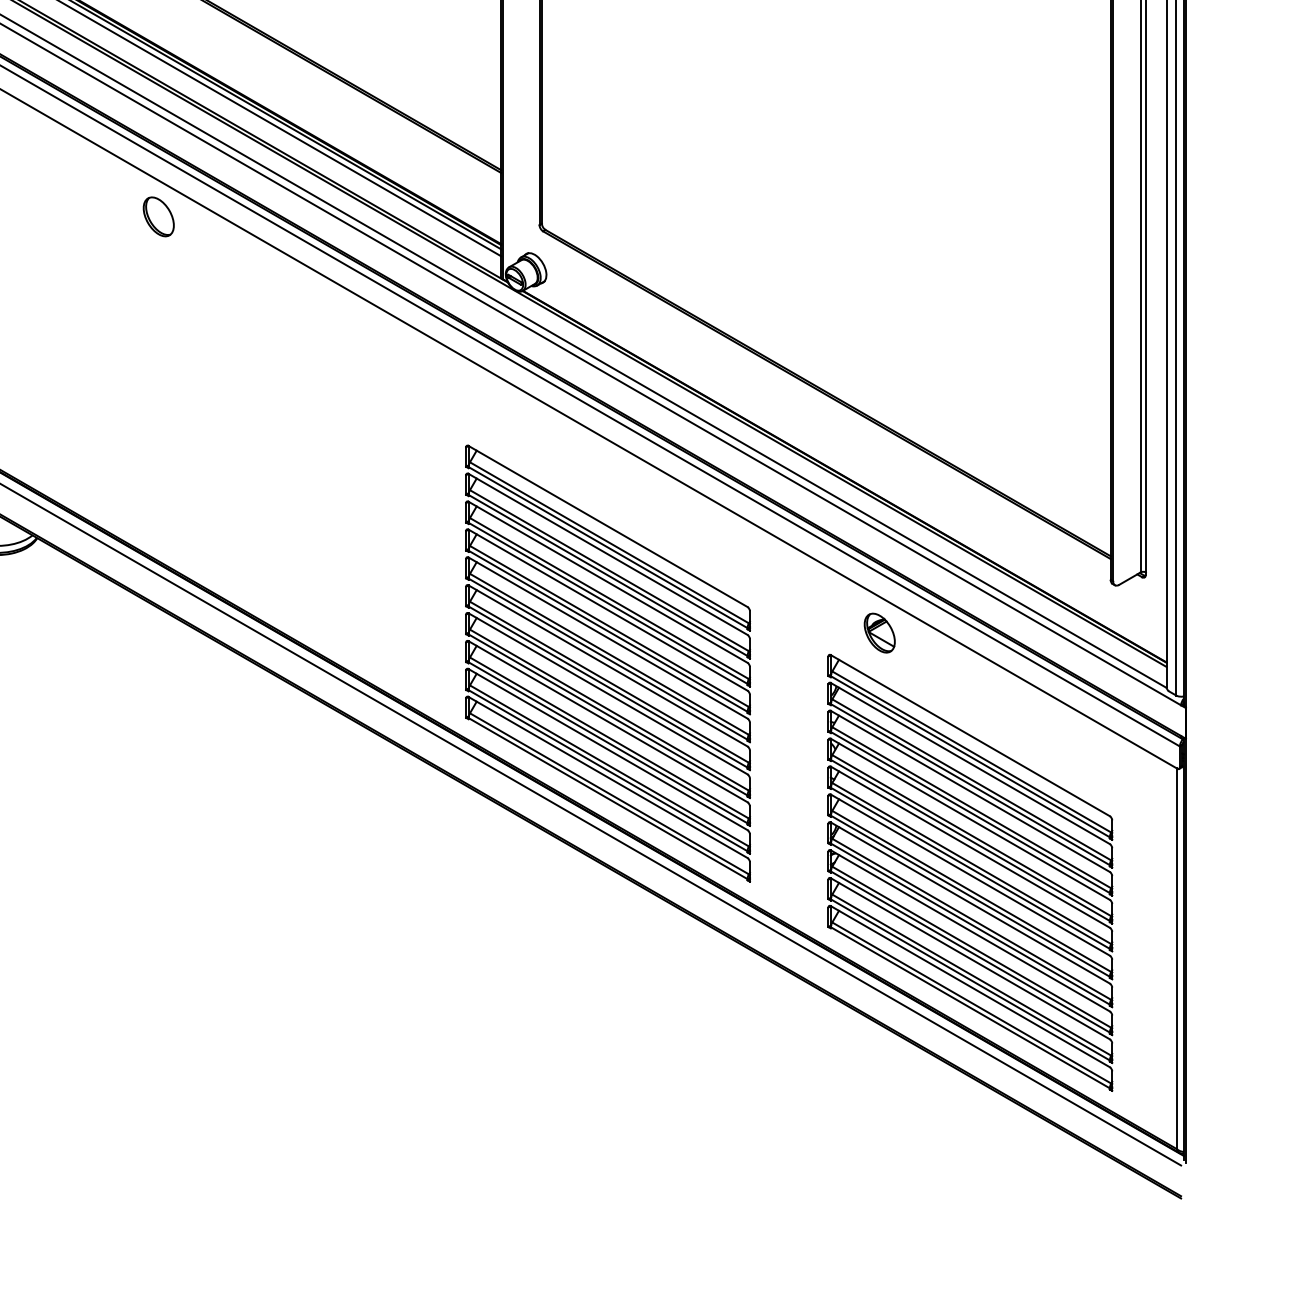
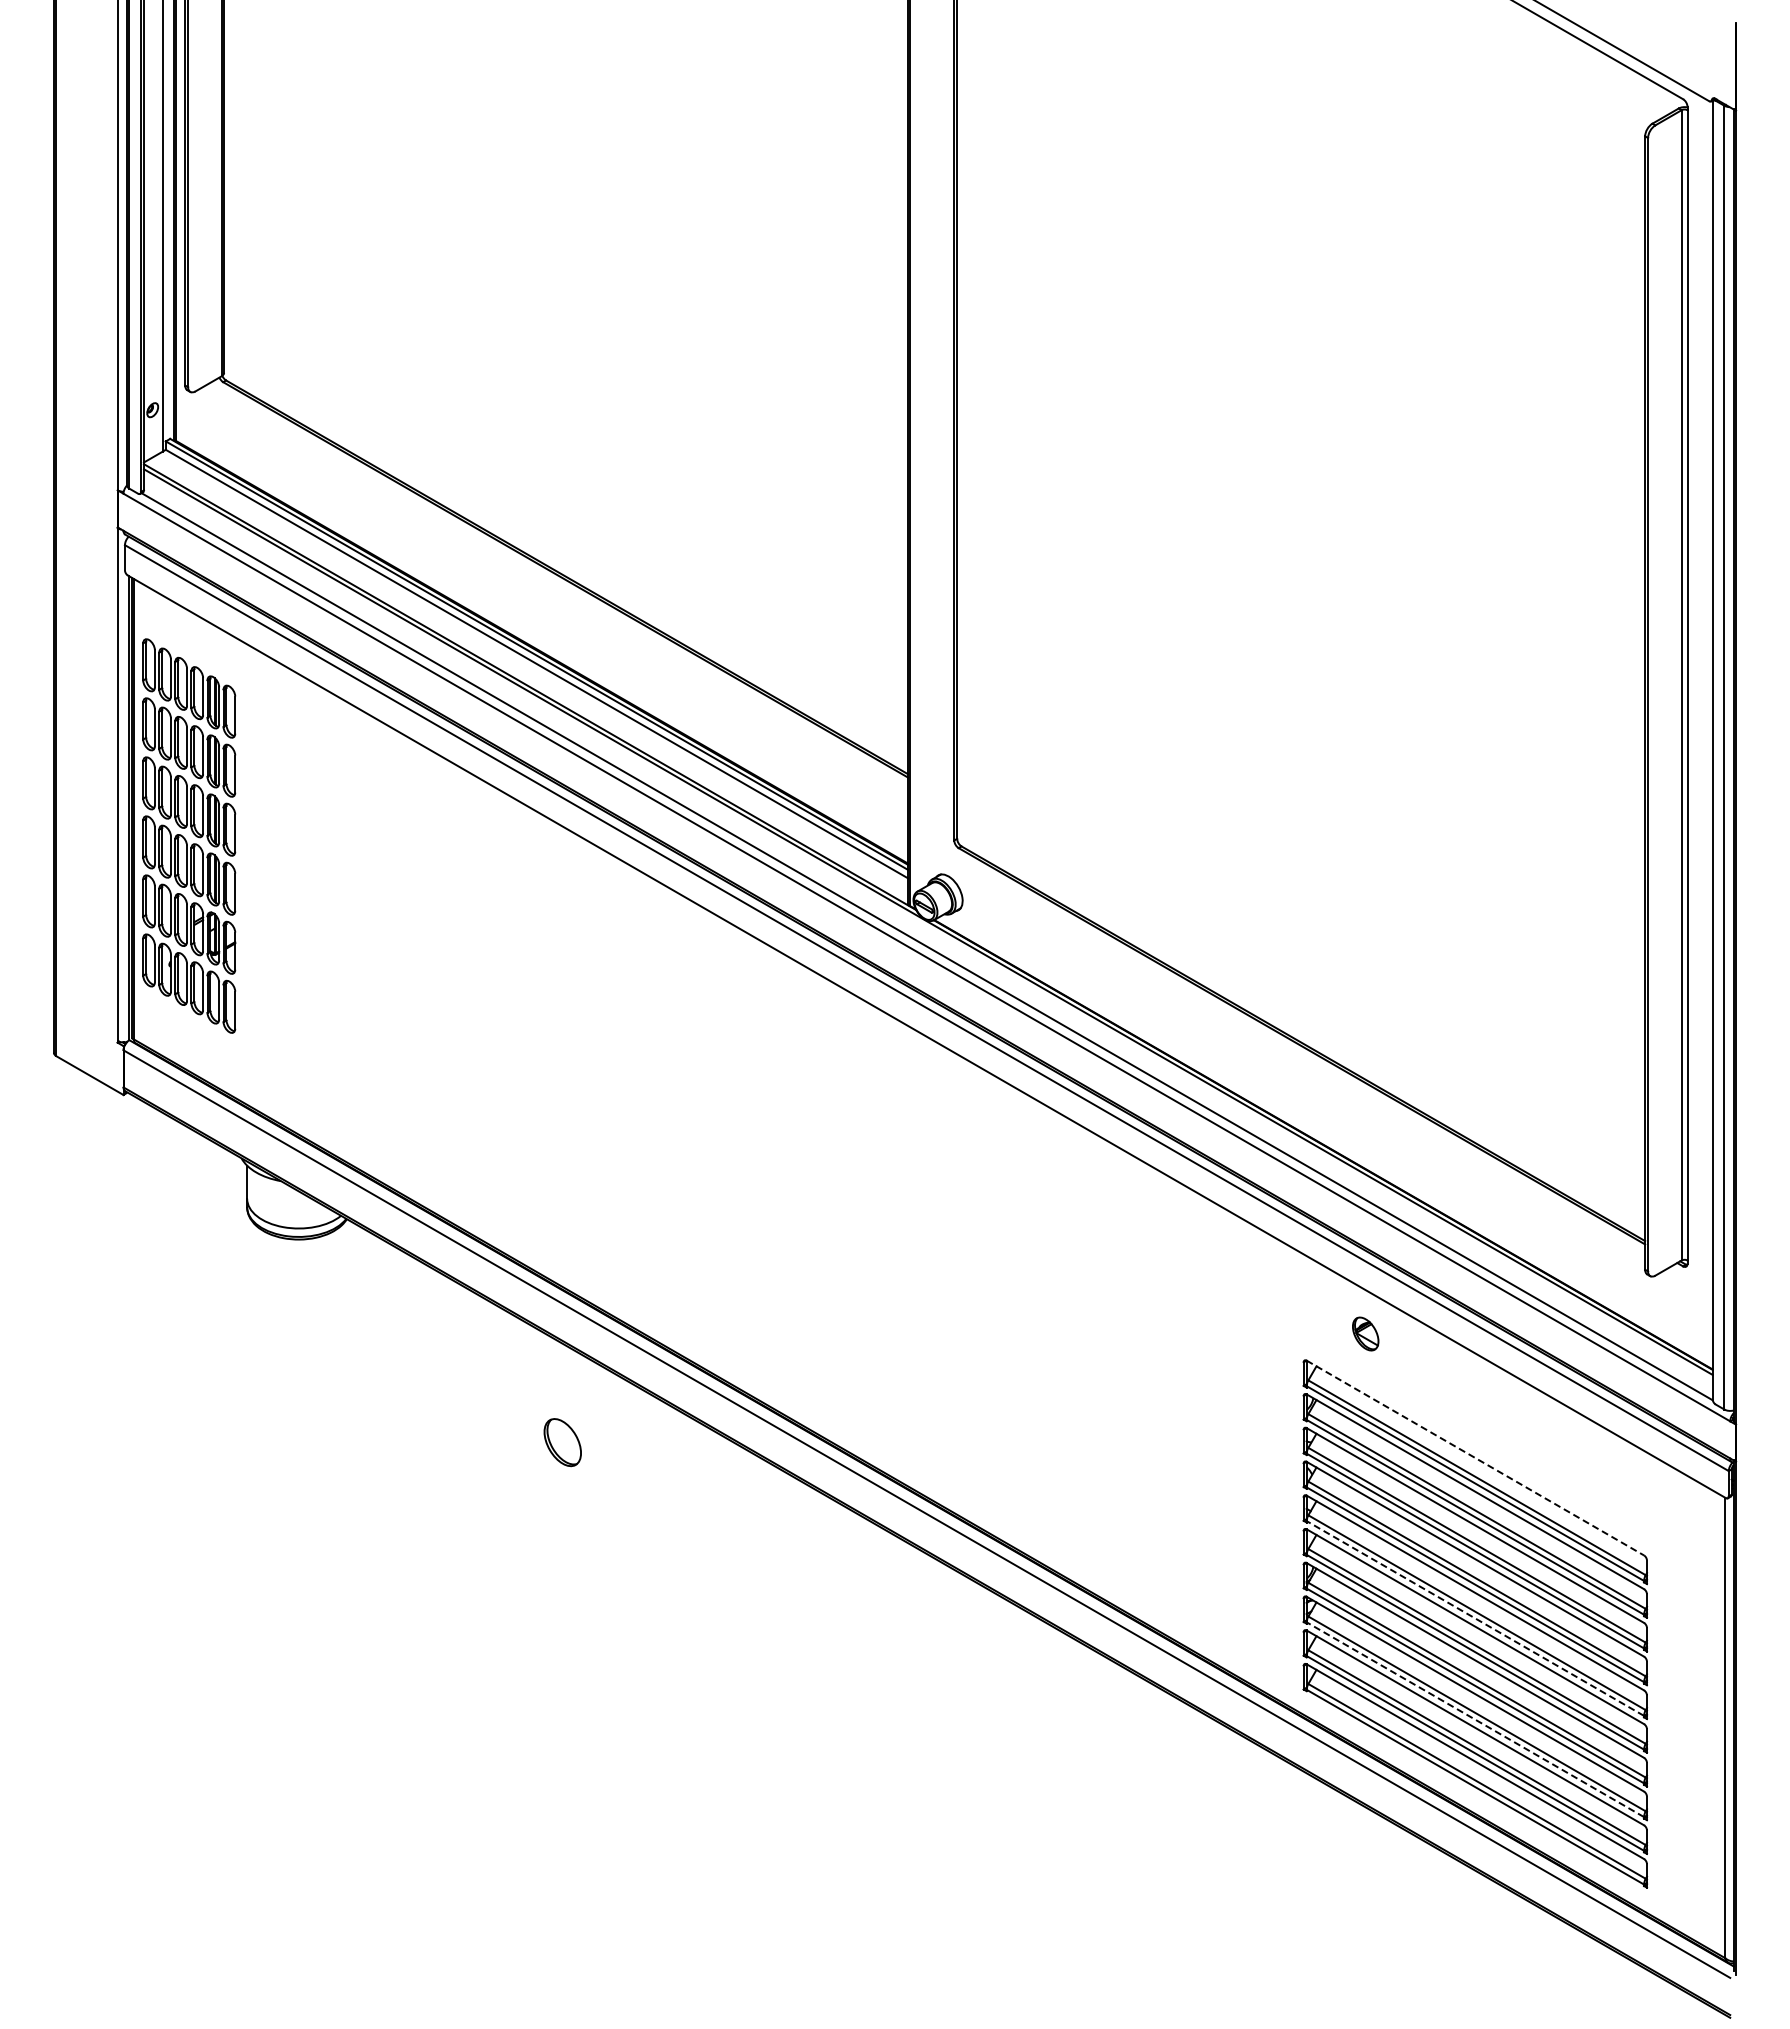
part: (158, 216) -> (562, 1442), moved
part: (879, 632) -> (1365, 1333), size x0.7
part: (607, 663) -> (1036, 1370), removed
line: (970, 736) -> (1475, 1458), solid -> dashed
line: (970, 868) -> (1475, 1618), solid -> dashed
line: (970, 951) -> (1475, 1719), solid -> dashed

